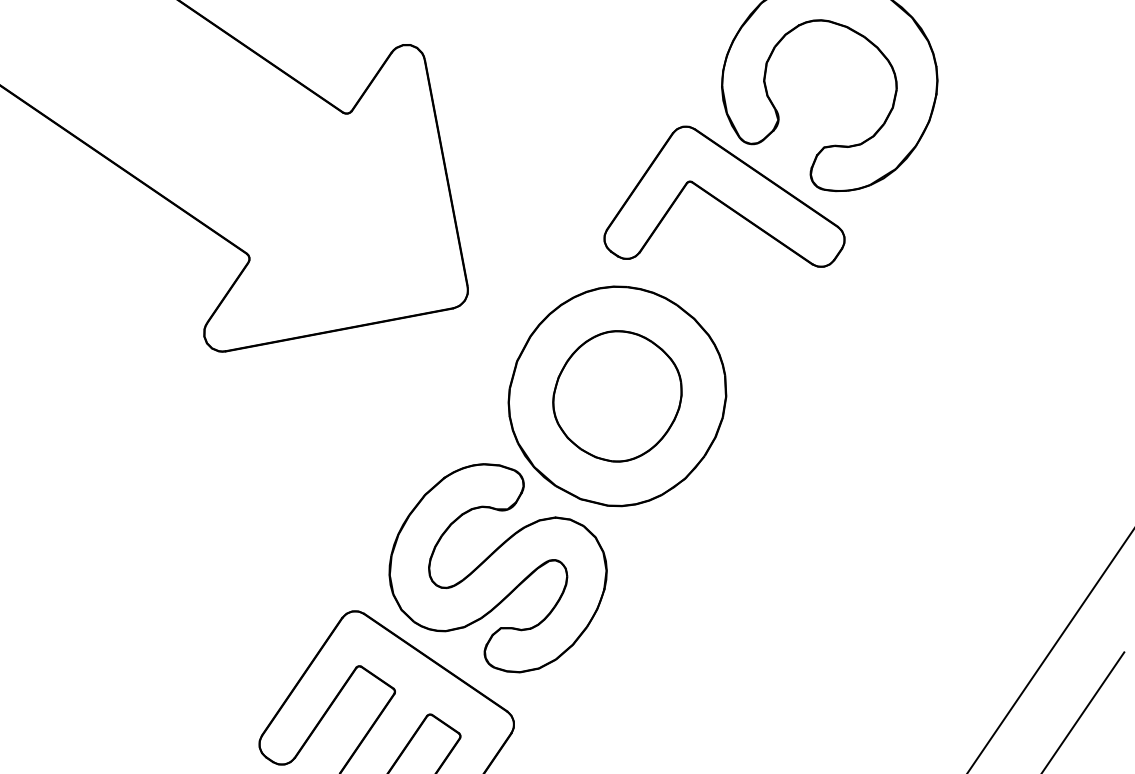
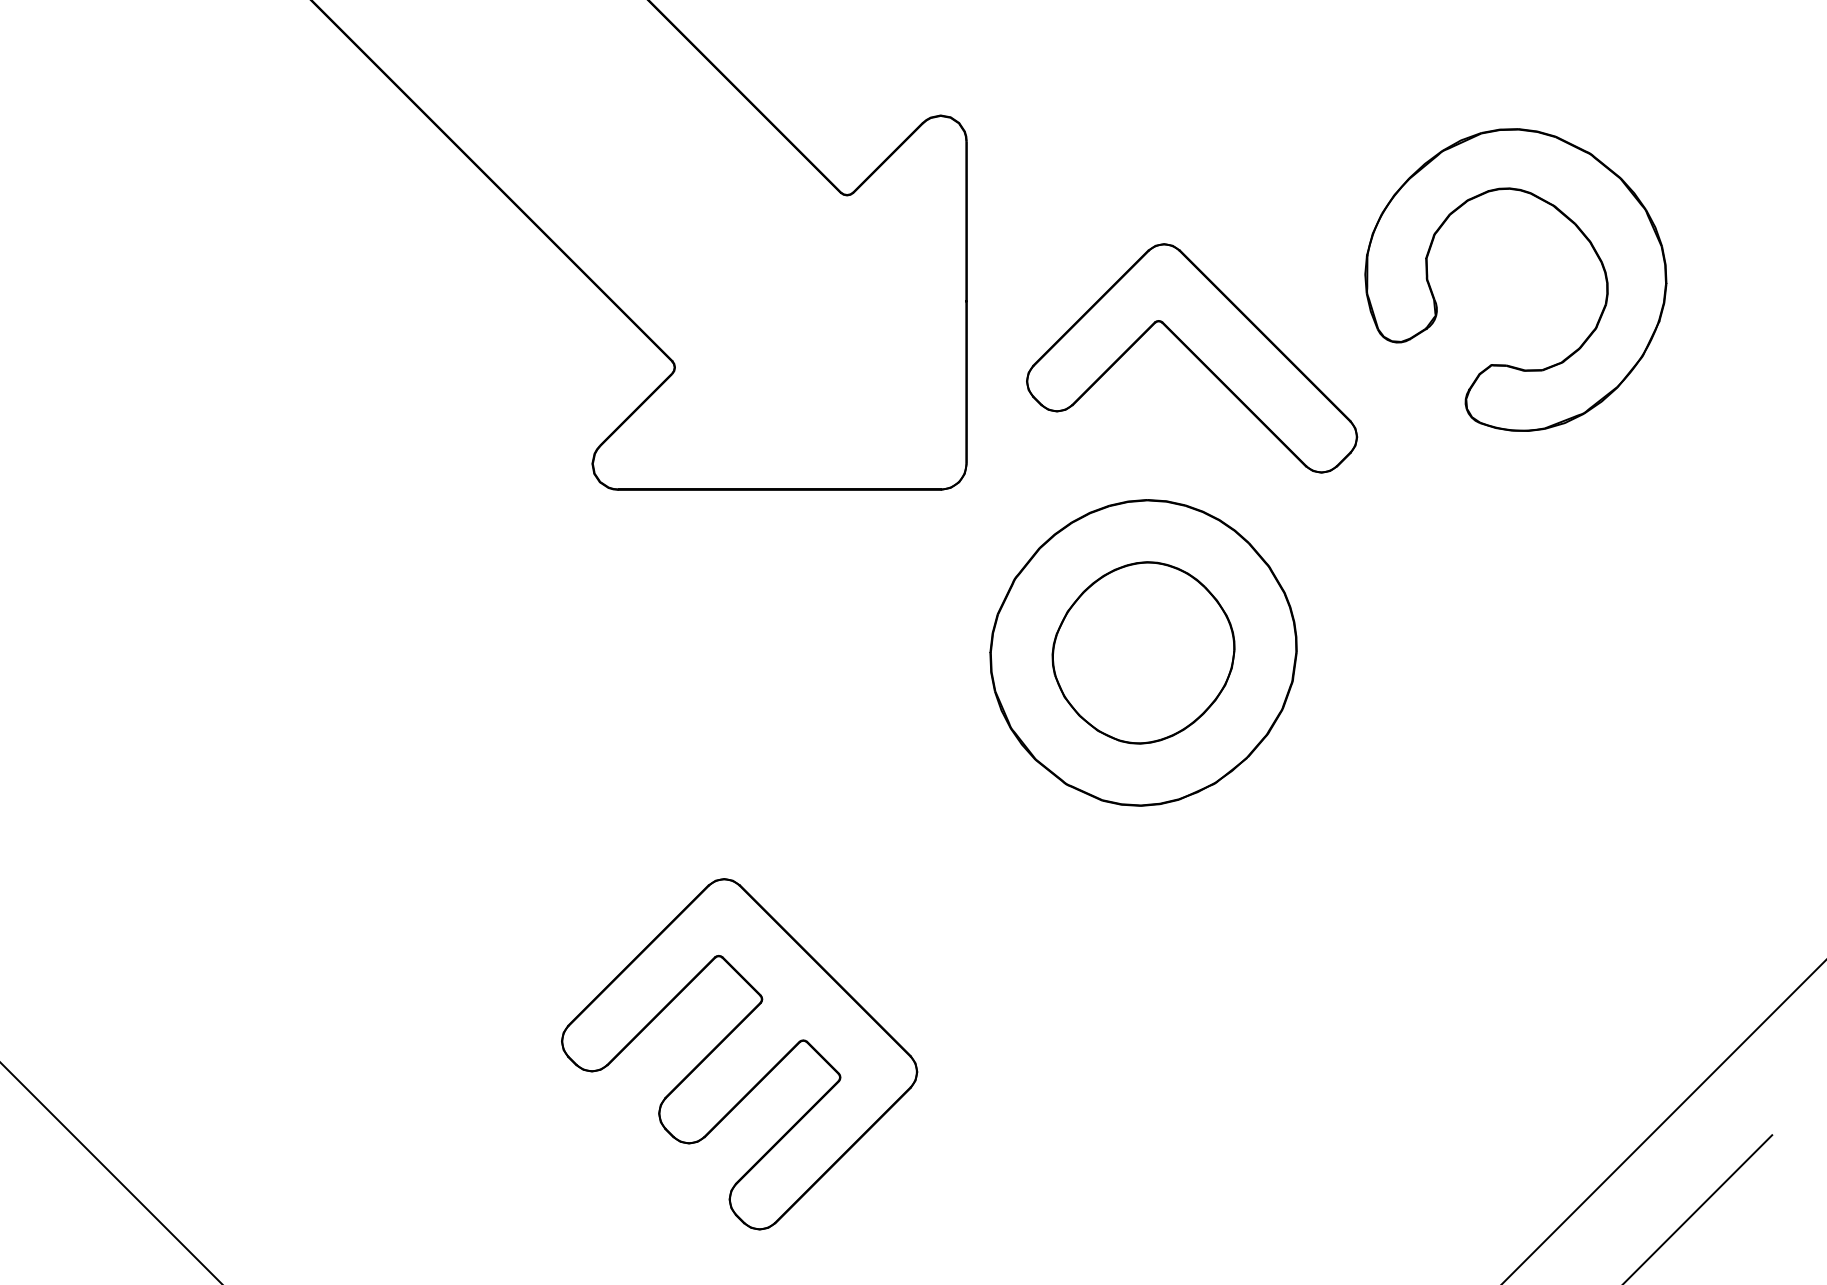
part: (718, 203) -> (1192, 358), moved
part: (496, 569) -> (933, 858), removed

